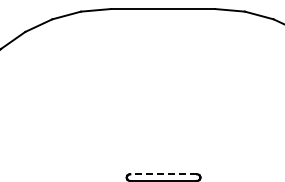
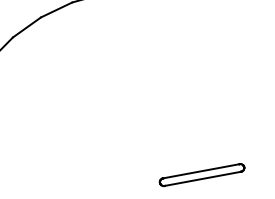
line: (163, 174) -> (201, 171), dashed -> solid

